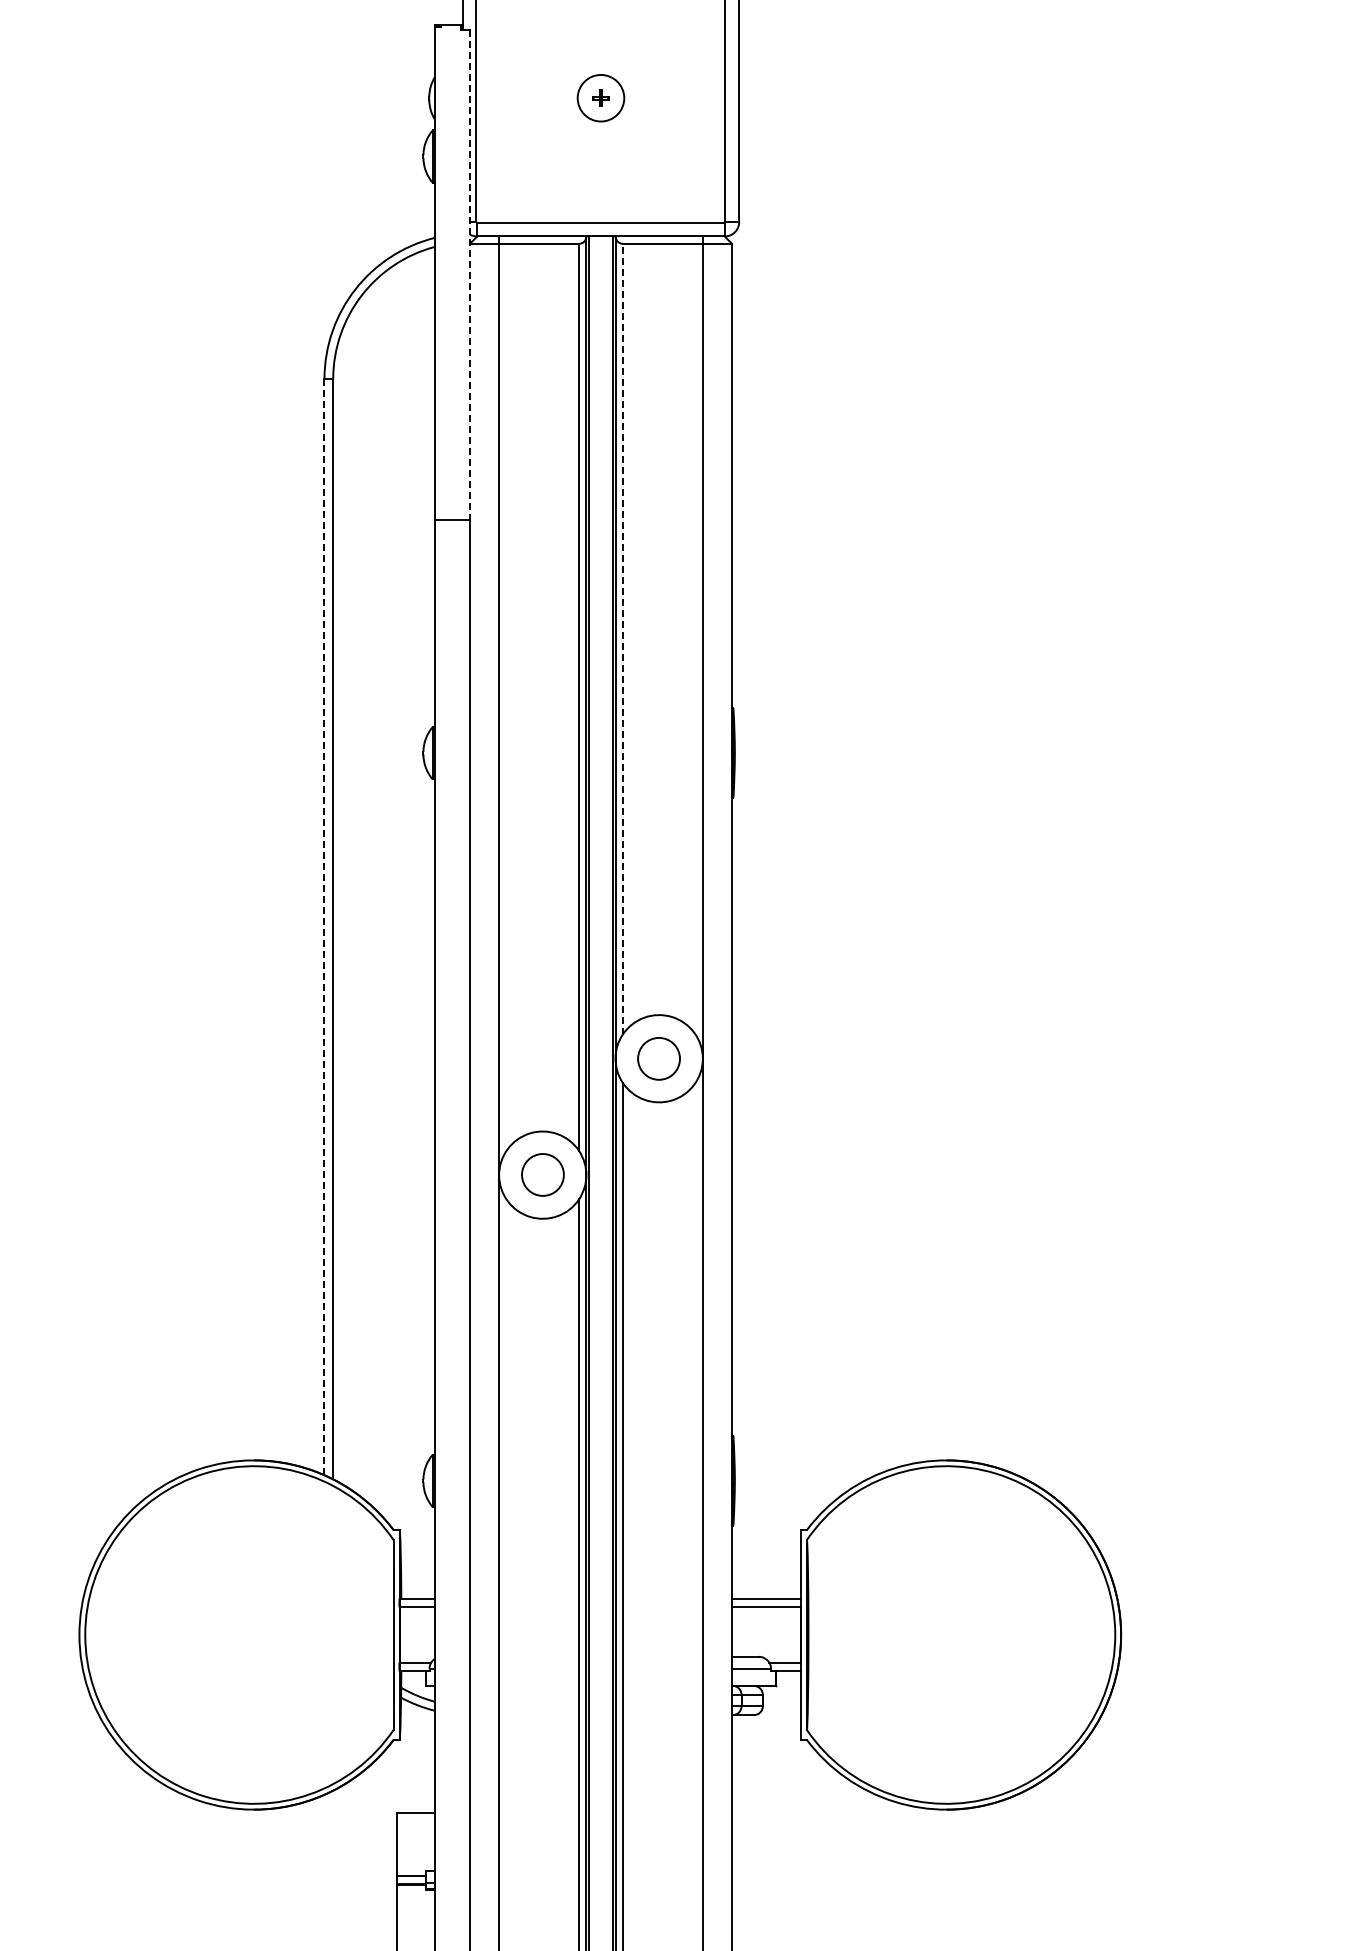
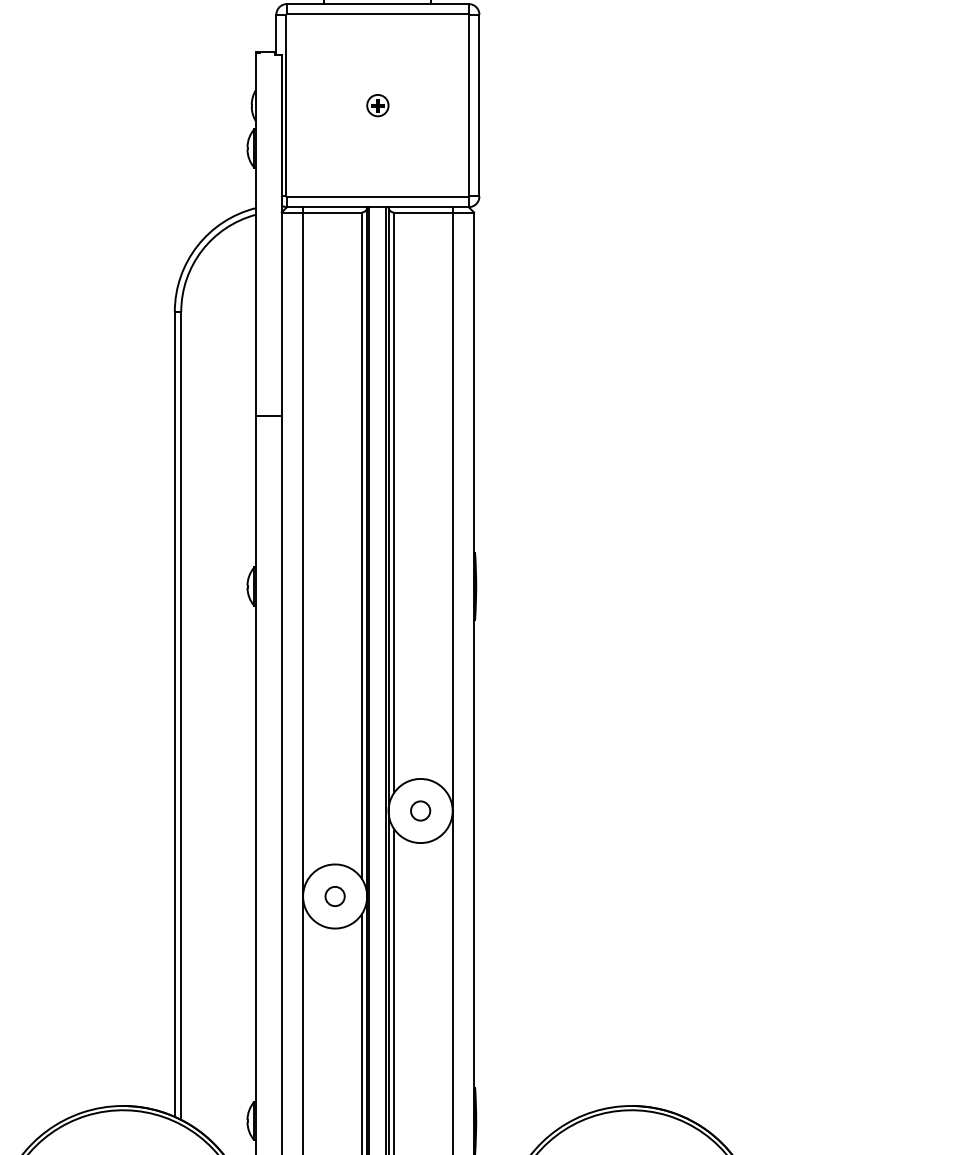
circle: (600, 97) -> (377, 105), size x0.62
line: (470, 275) -> (282, 235), dashed -> solid
line: (622, 638) -> (393, 502), dashed -> solid
line: (324, 927) -> (174, 714), dashed -> solid
circle: (659, 1058) -> (420, 810), size x0.62
circle: (542, 1175) -> (334, 896), size x0.62

